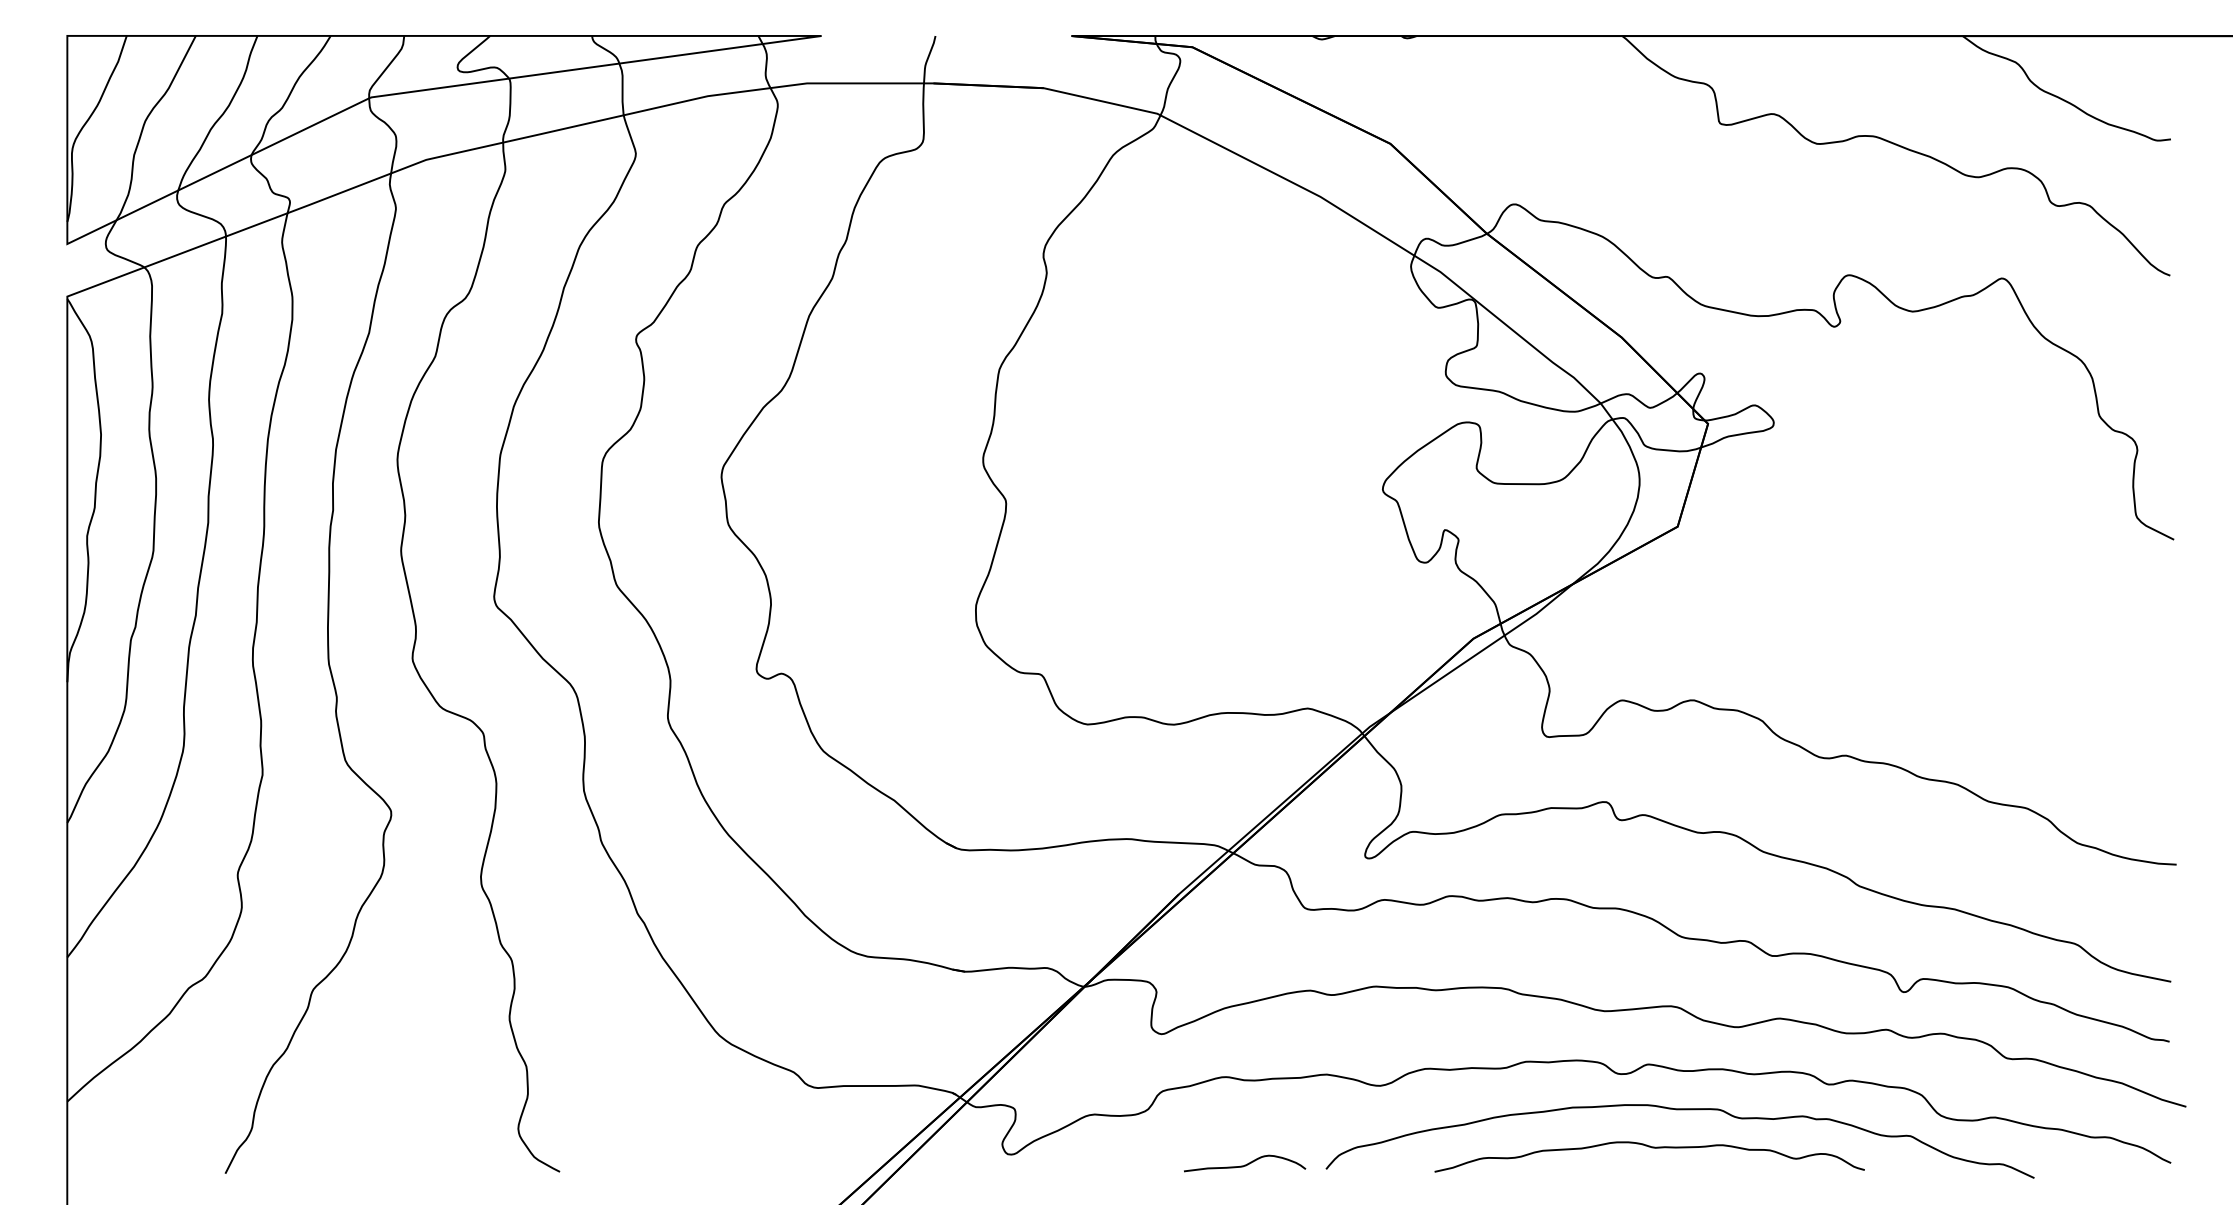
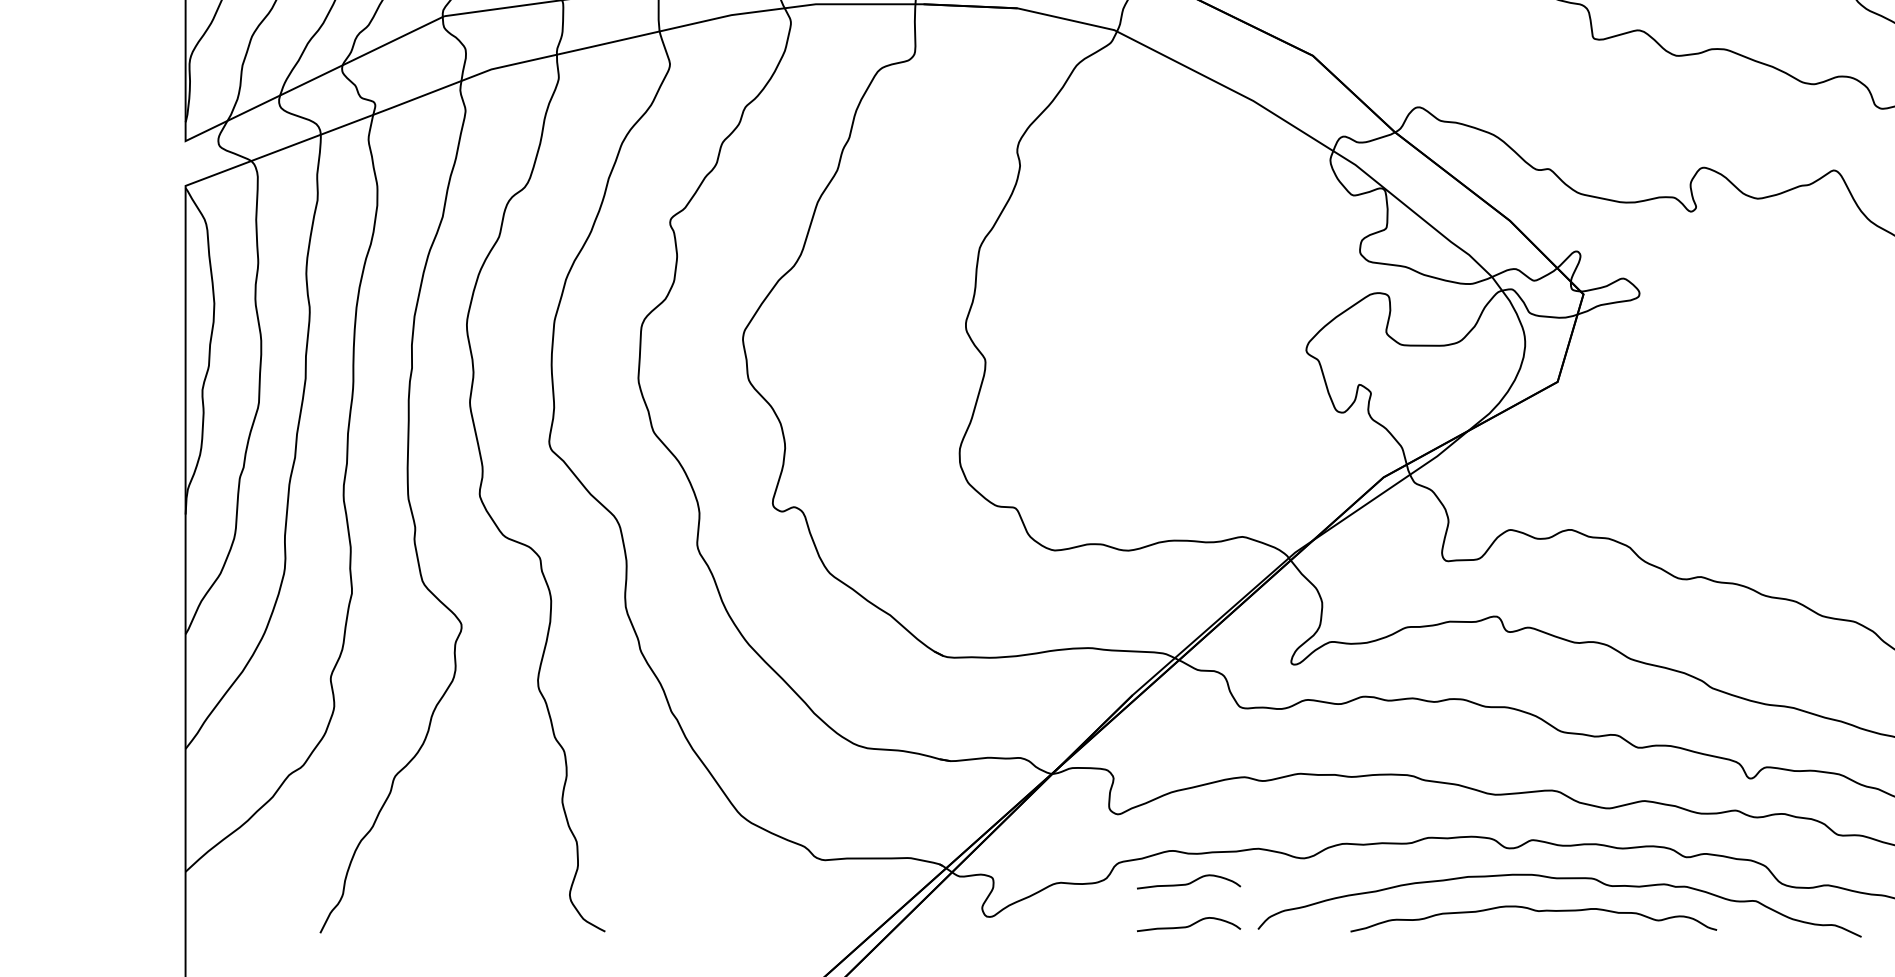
curve: (1245, 1114) -> (1189, 882), added

